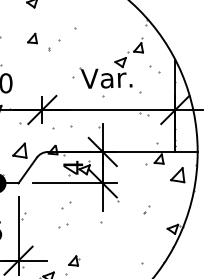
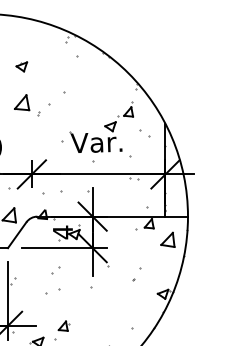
part: (31, 38) -> (21, 102), size x1.6
part: (146, 209) -> (136, 274), size x1.6
part: (63, 225) -> (53, 290), size x1.6

